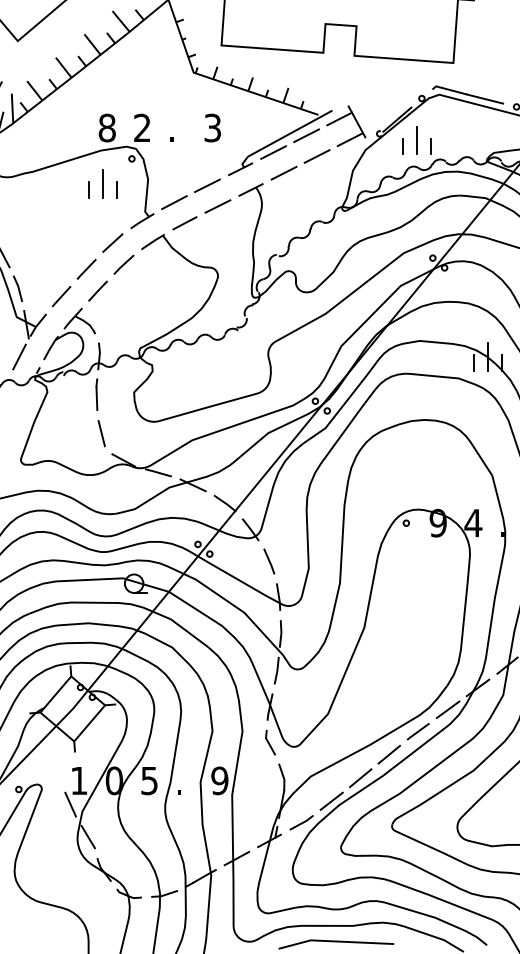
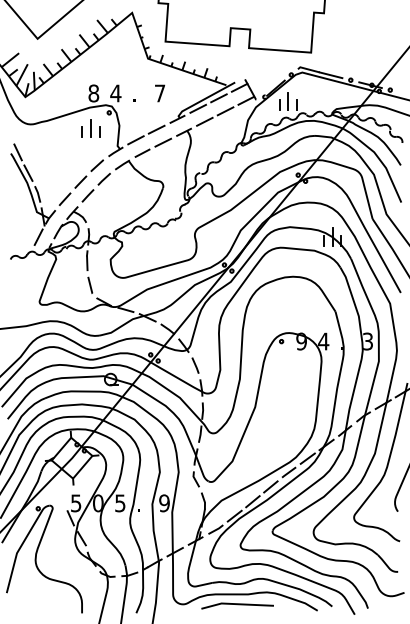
text: (141, 128) -> (115, 93), 2 -> 4
text: (213, 128) -> (160, 93), 3 -> 7
text: (79, 781) -> (76, 503), 1 -> 5

